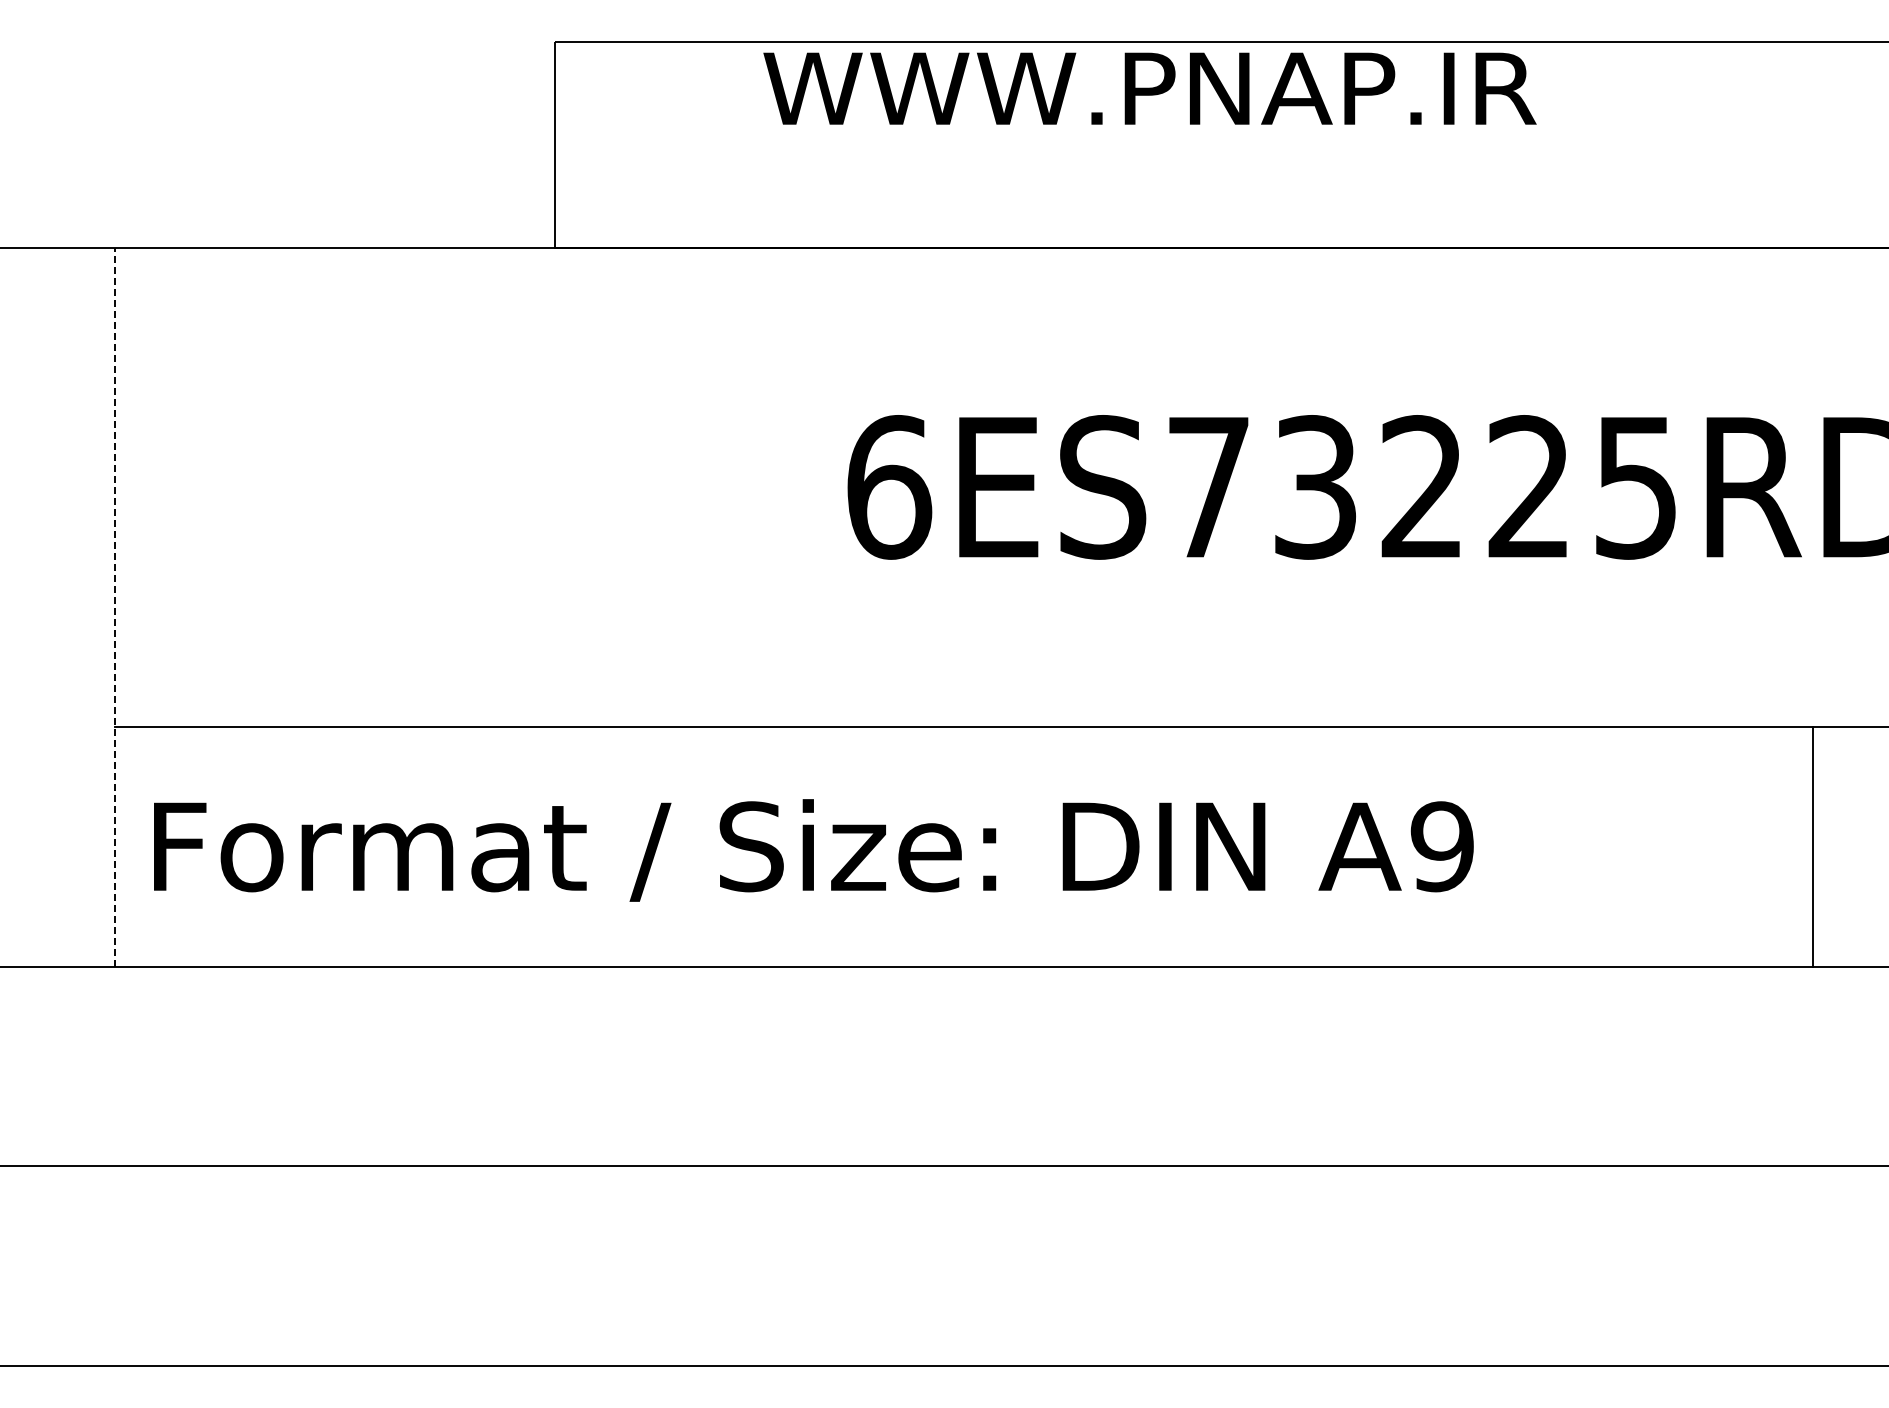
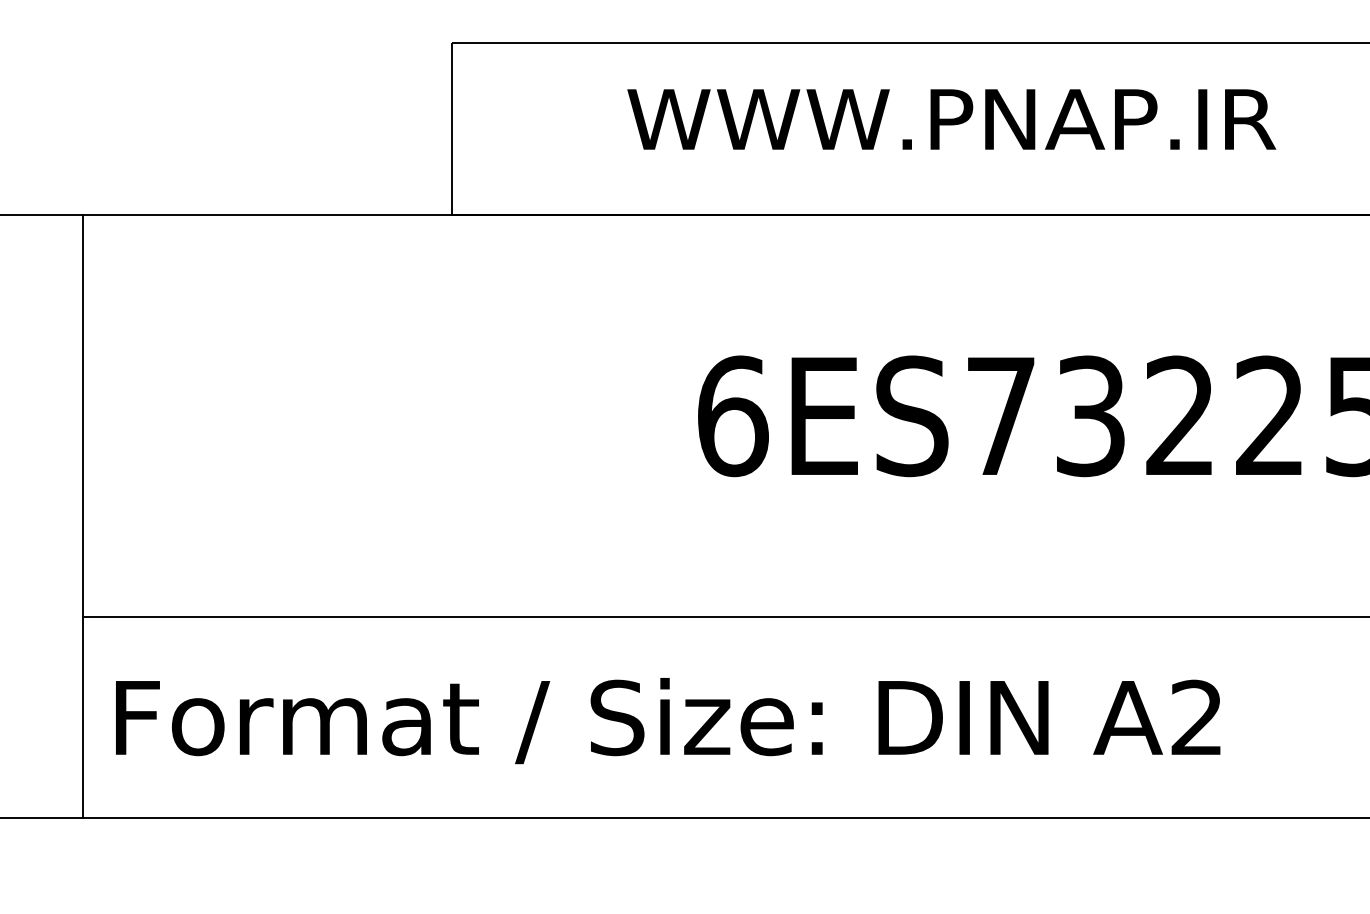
text: (1149, 88) -> (951, 119), moved
line: (115, 606) -> (83, 516), dashed -> solid
text: (1441, 846) -> (1196, 717), A9 -> A2

